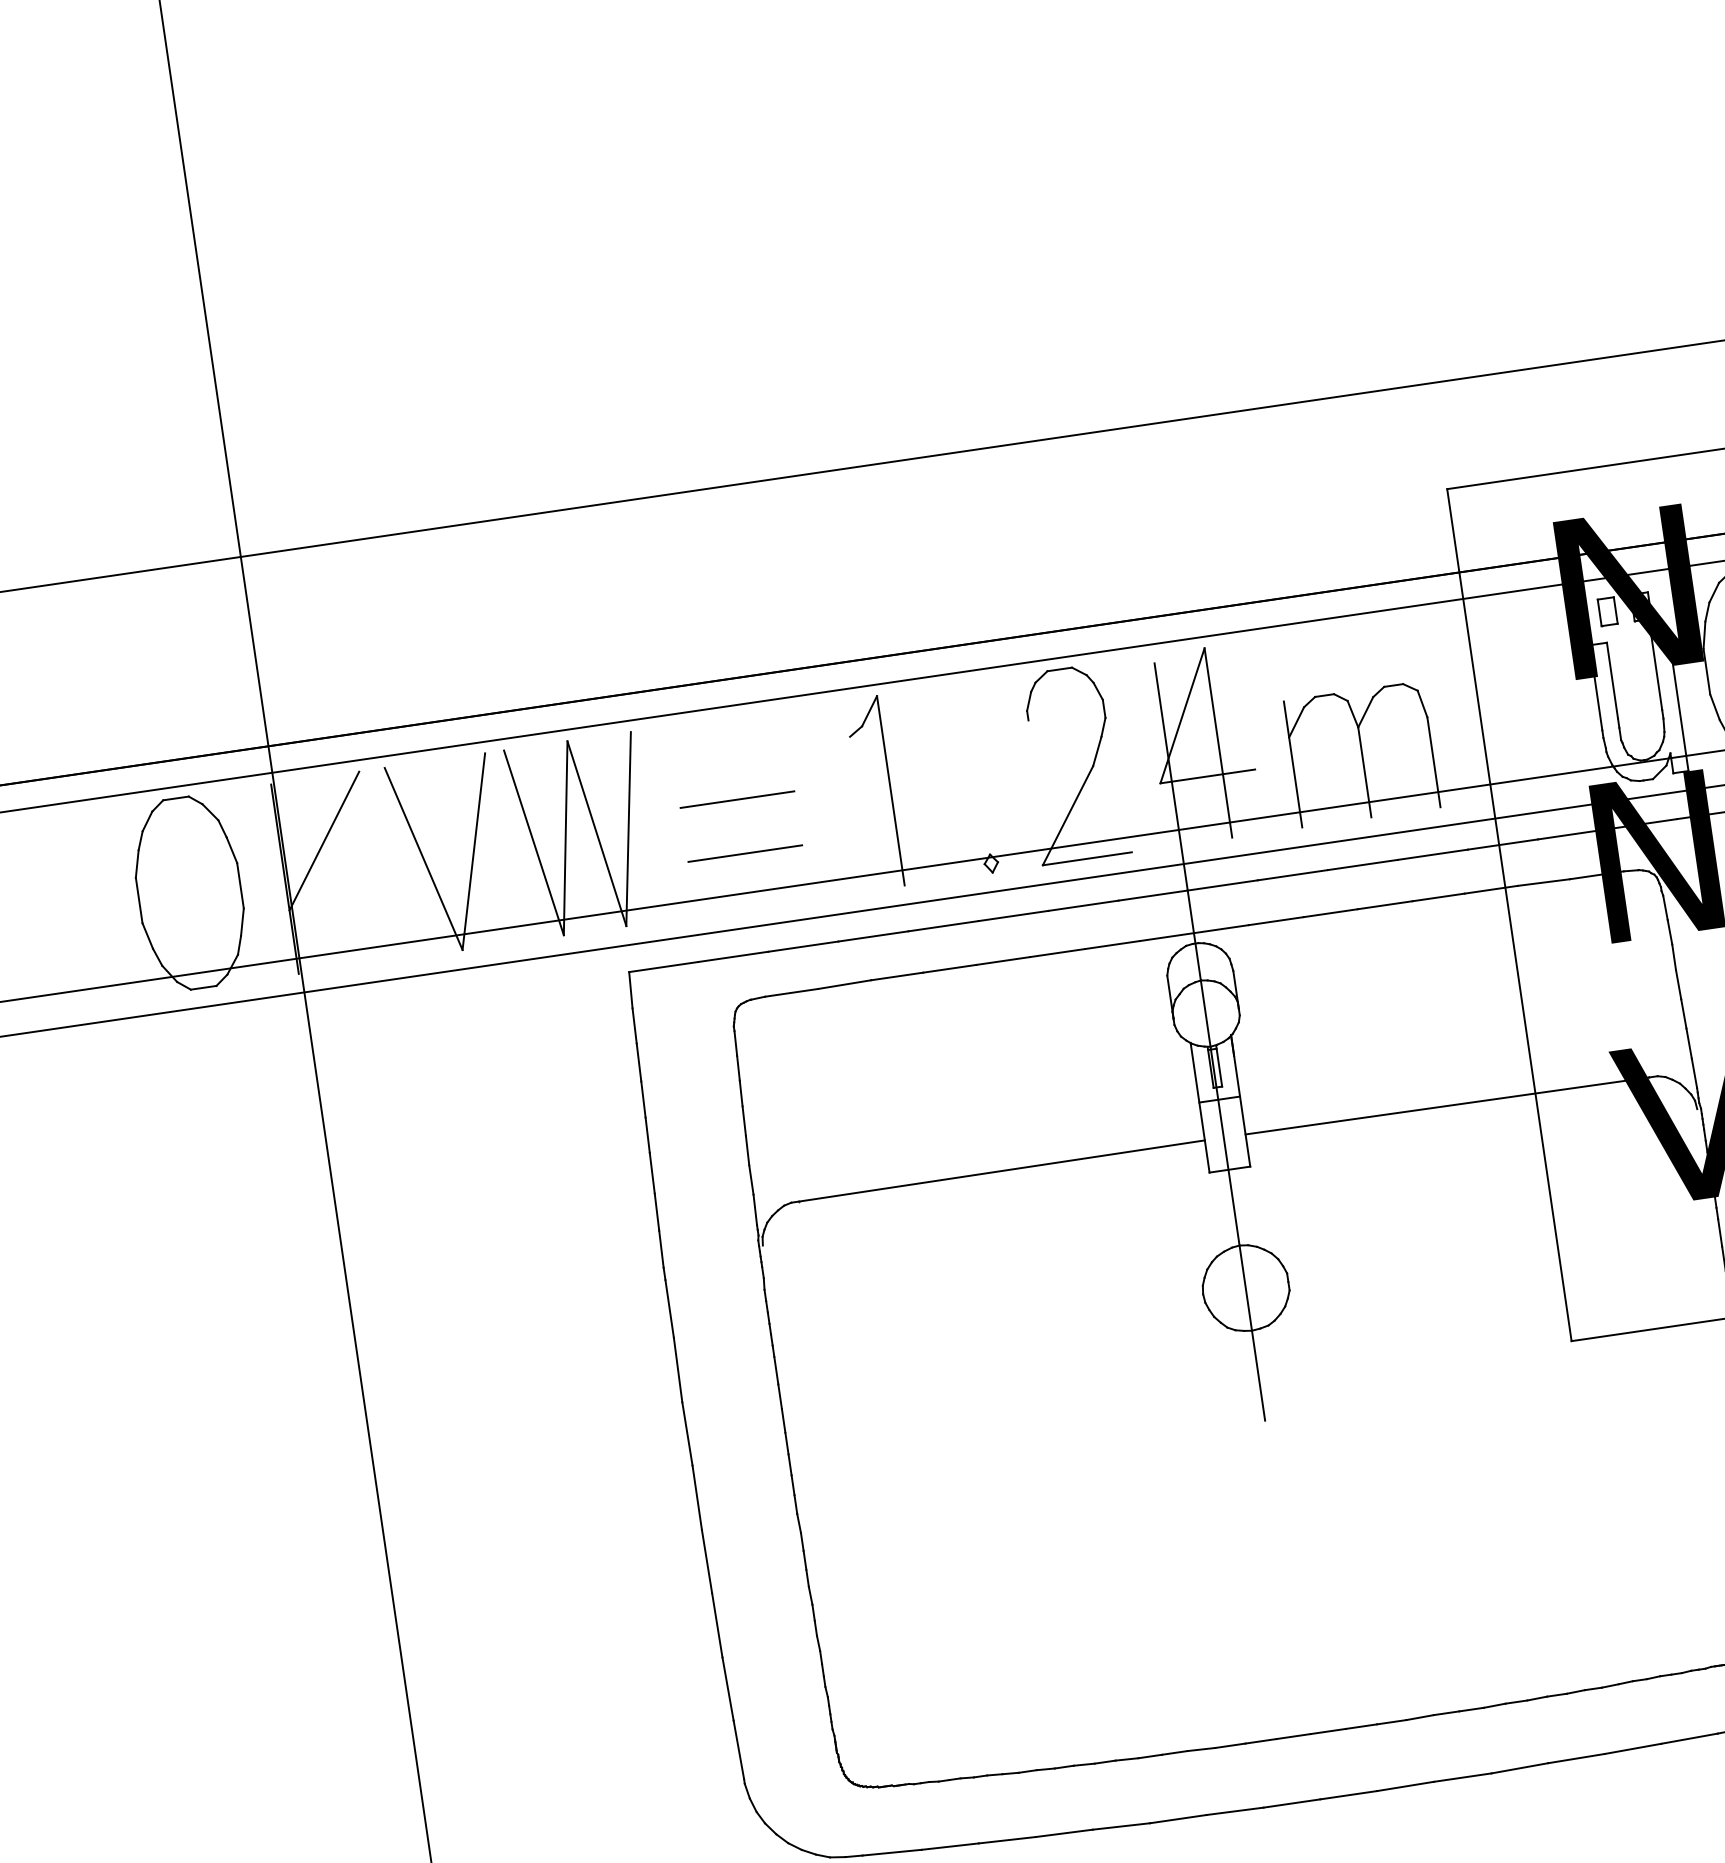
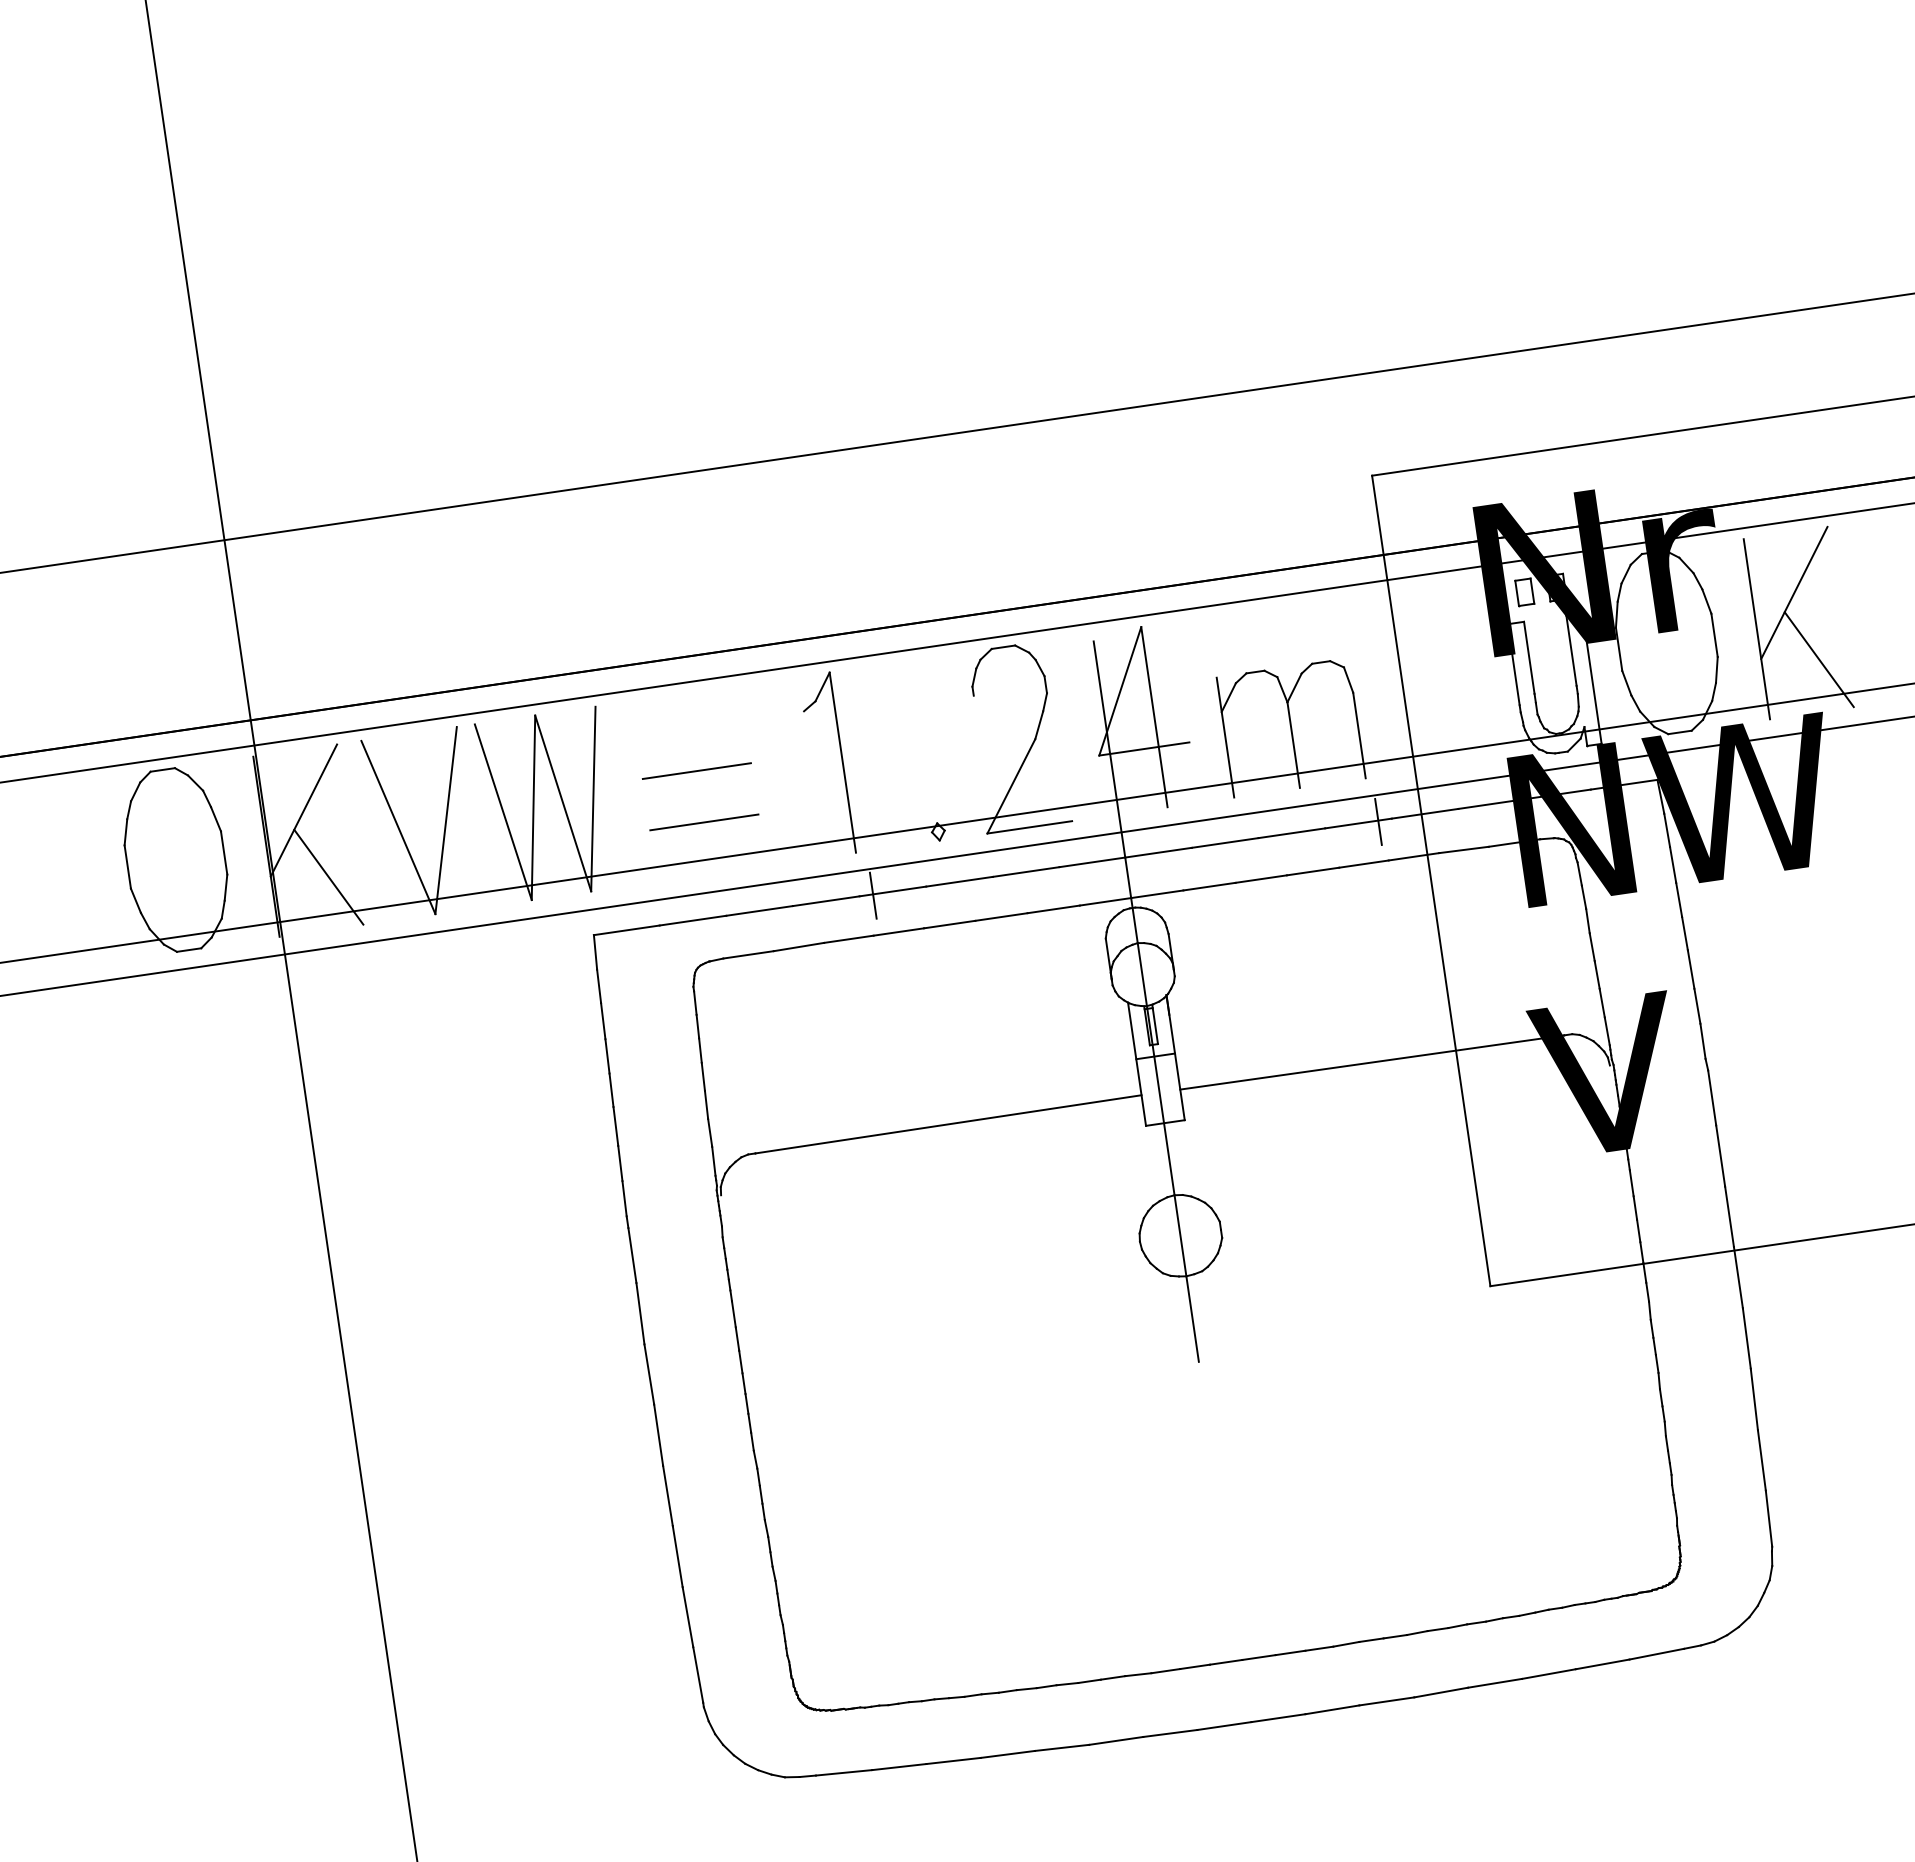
line: (1453, 852) -> (1378, 821), added
line: (350, 910) -> (328, 876), added
line: (922, 930) -> (872, 895), added

